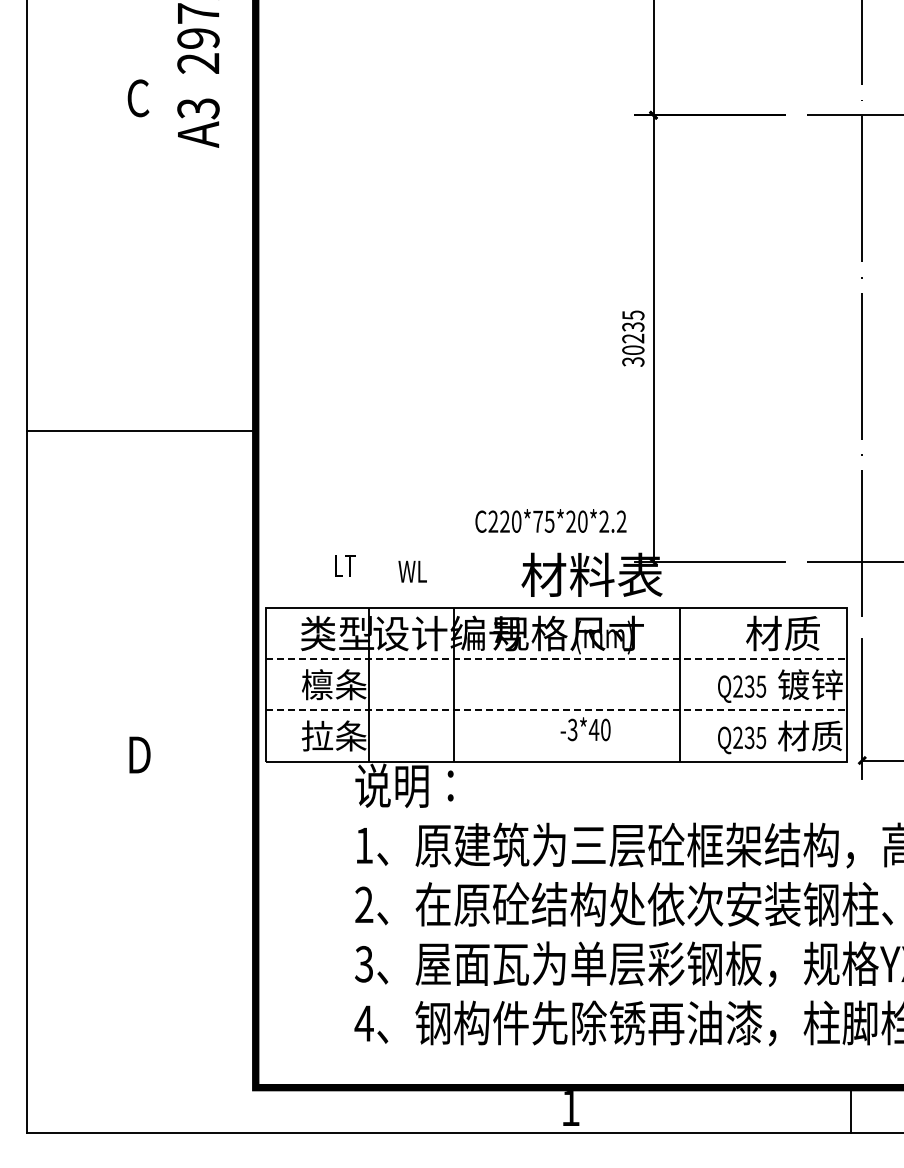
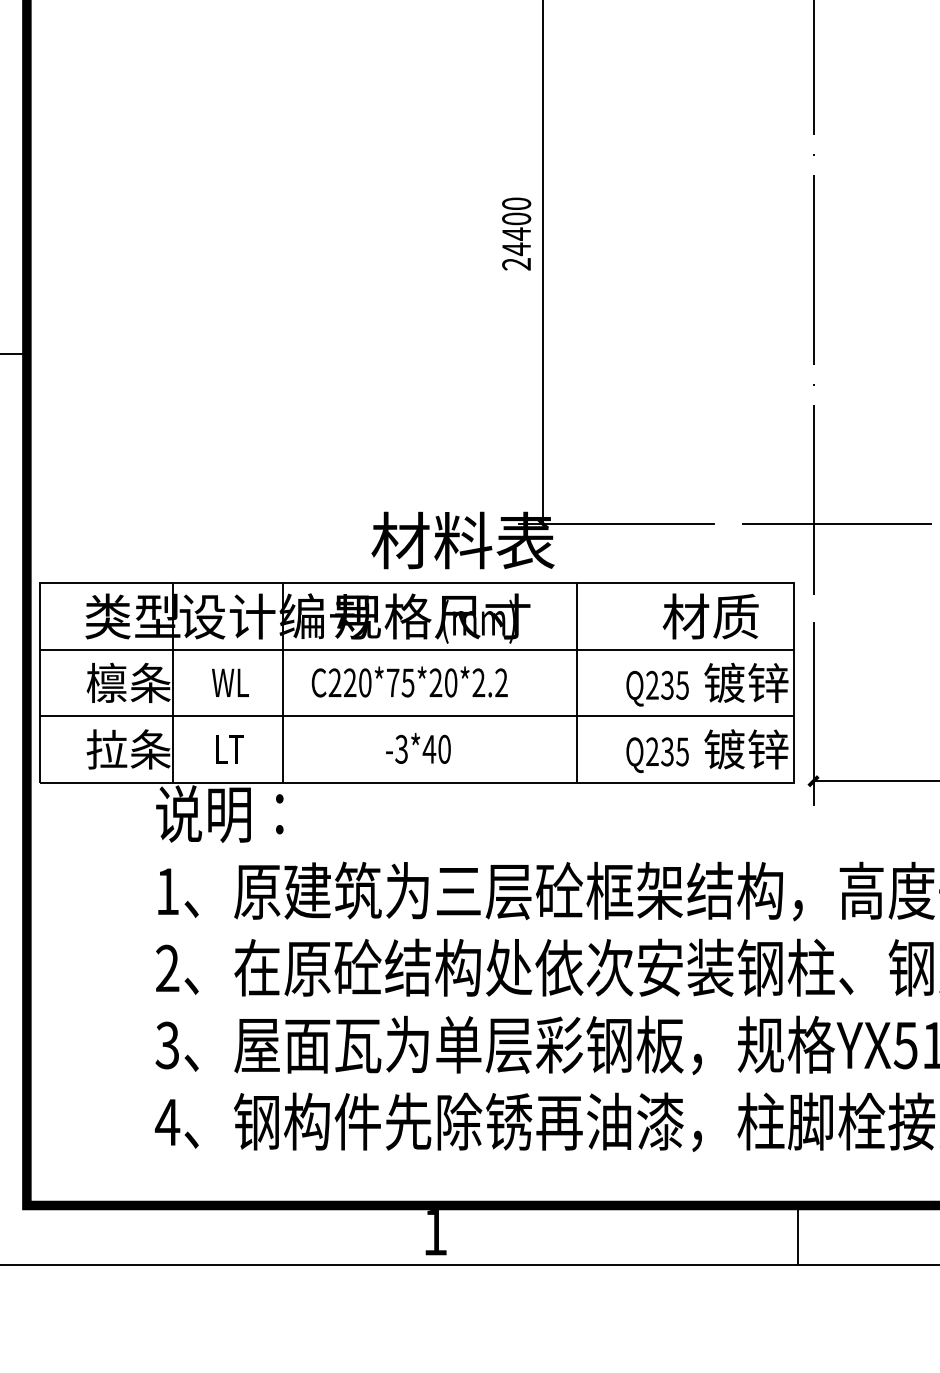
text: (633, 338) -> (516, 233), 30235 -> 24400
text: (550, 520) -> (409, 681), moved
text: (345, 565) -> (230, 748), moved
text: (412, 571) -> (230, 682), moved
line: (556, 659) -> (416, 650), dashed -> solid
line: (556, 710) -> (416, 716), dashed -> solid
text: (585, 729) -> (418, 748), moved
text: (810, 735) -> (746, 748), 材质 -> 镀锌

